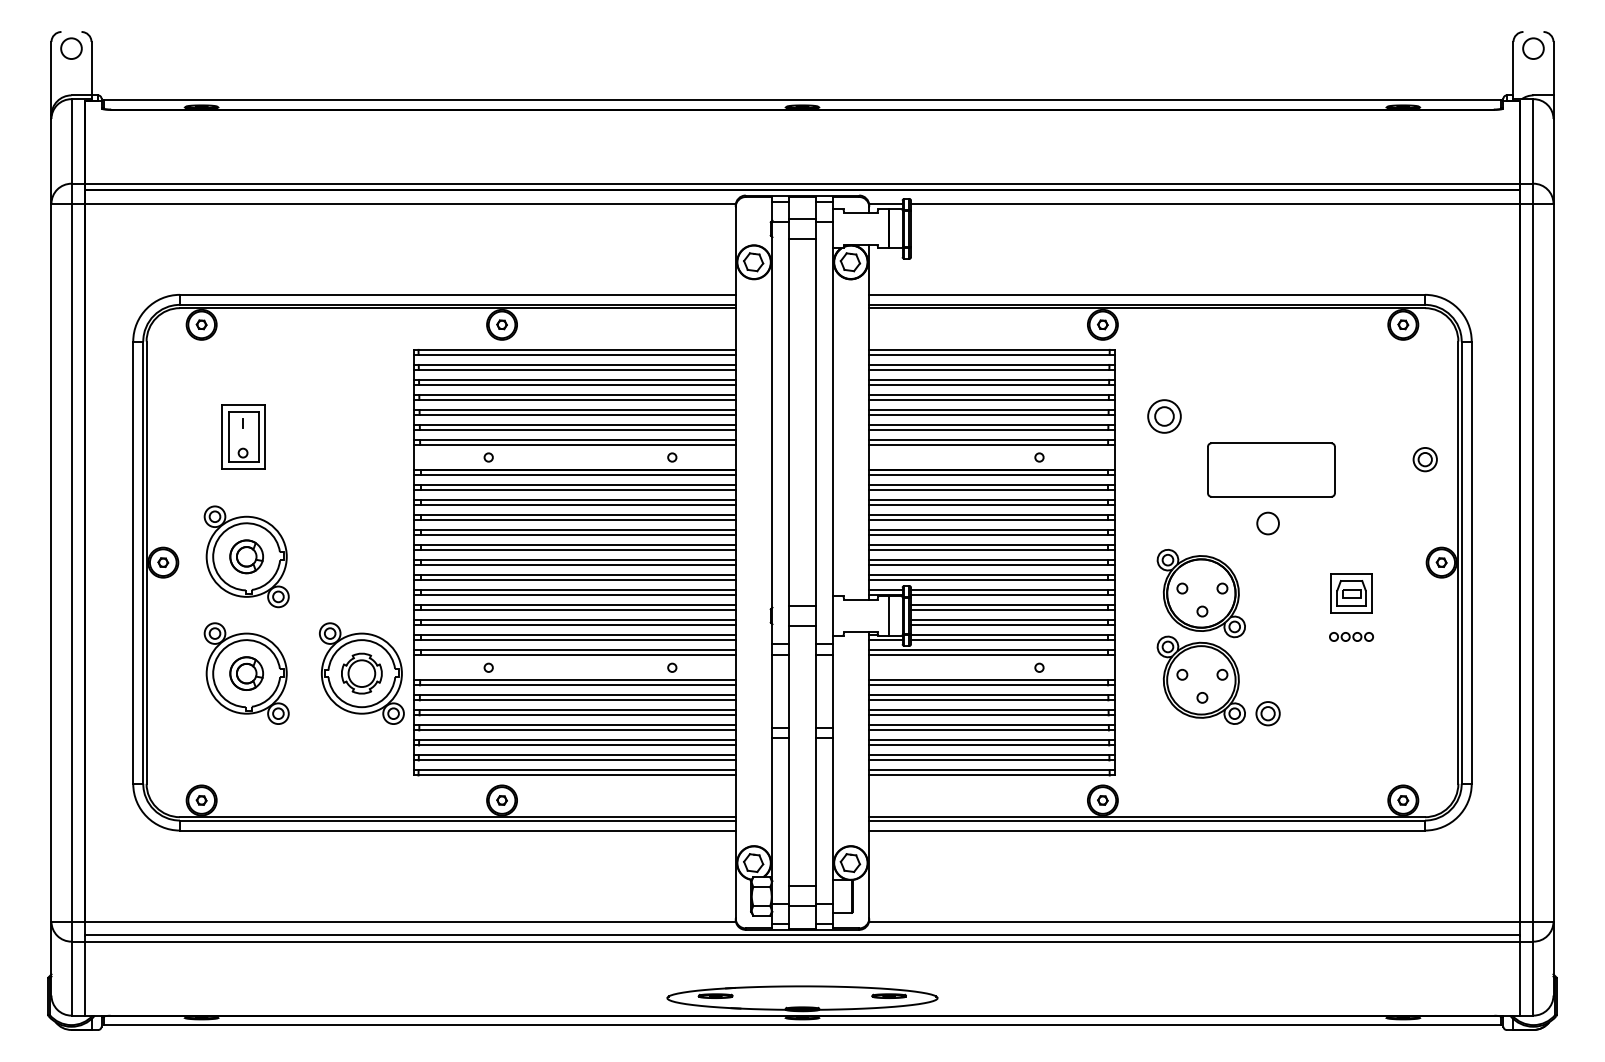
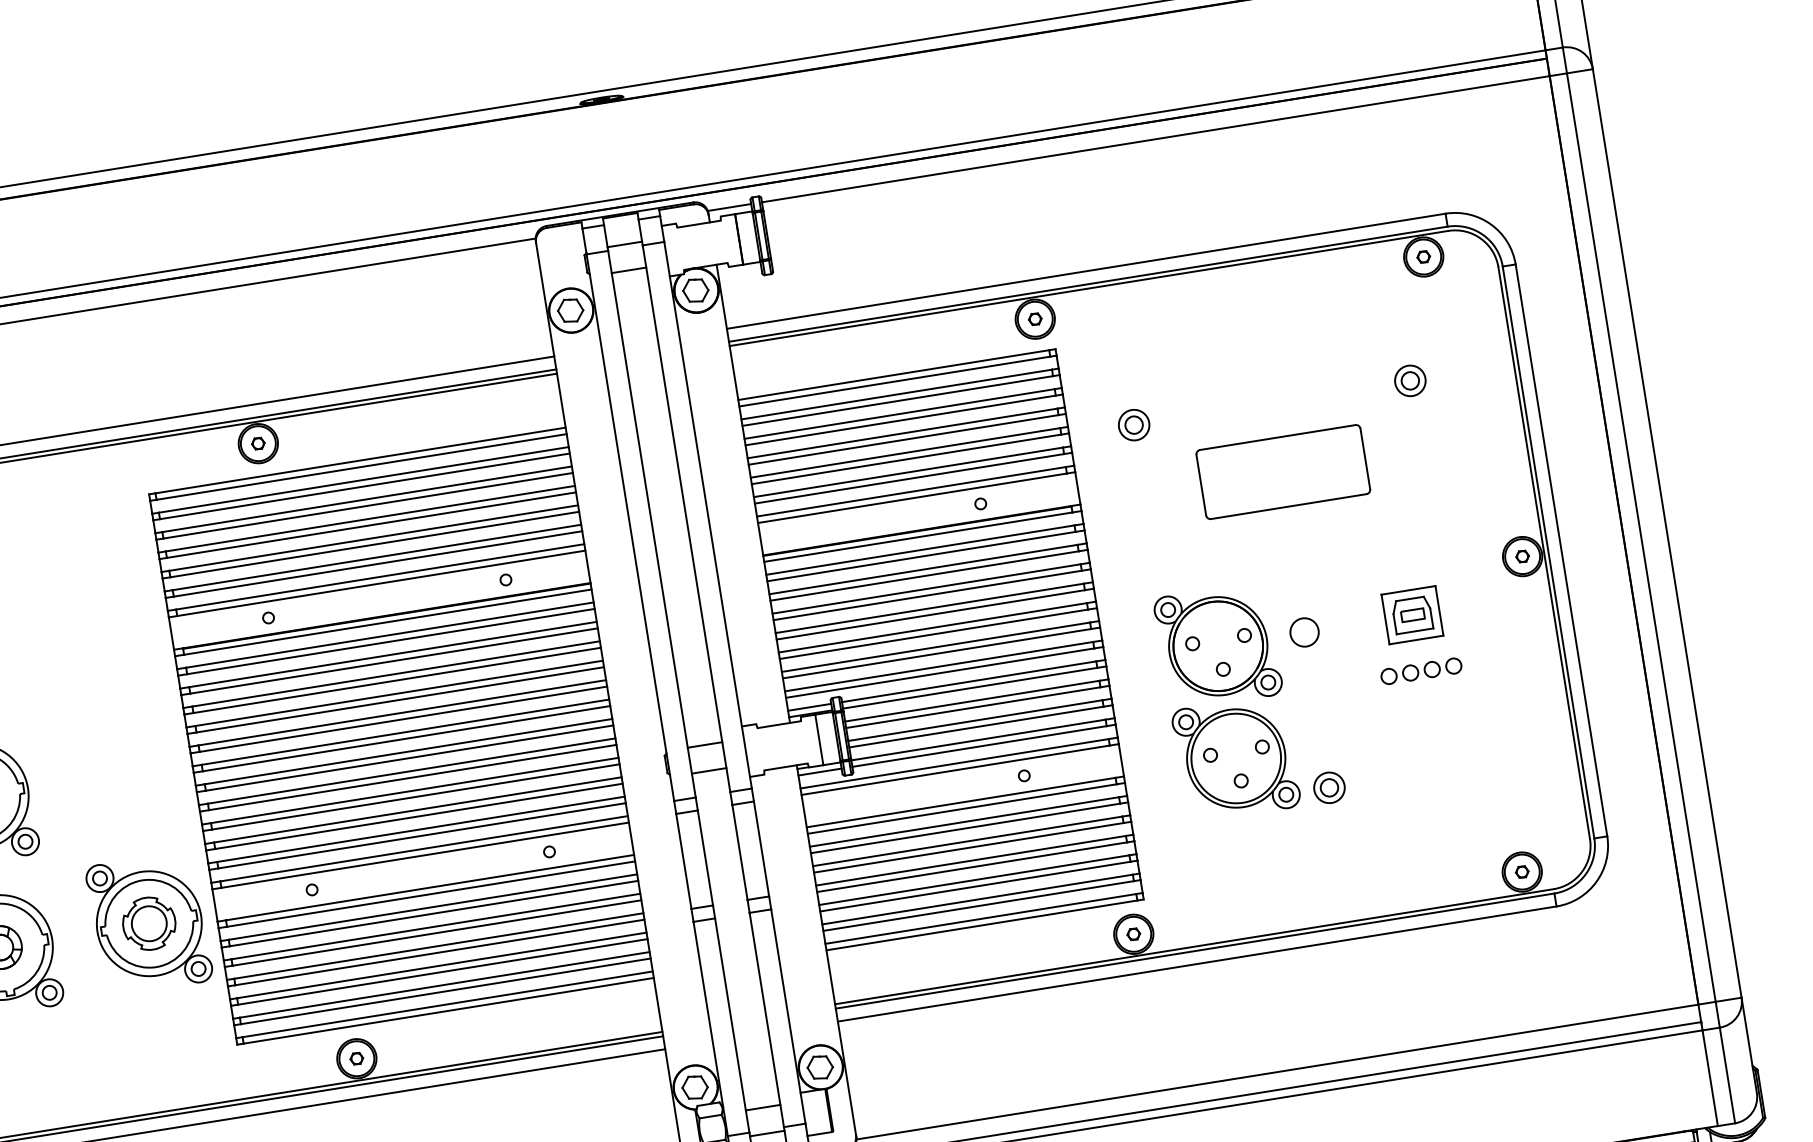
part: (1164, 416) -> (1133, 424), size x0.71
part: (1424, 459) -> (1409, 380), moved
circle: (1267, 523) -> (1303, 632), moved
part: (1351, 636) -> (1421, 670), size x1.43

